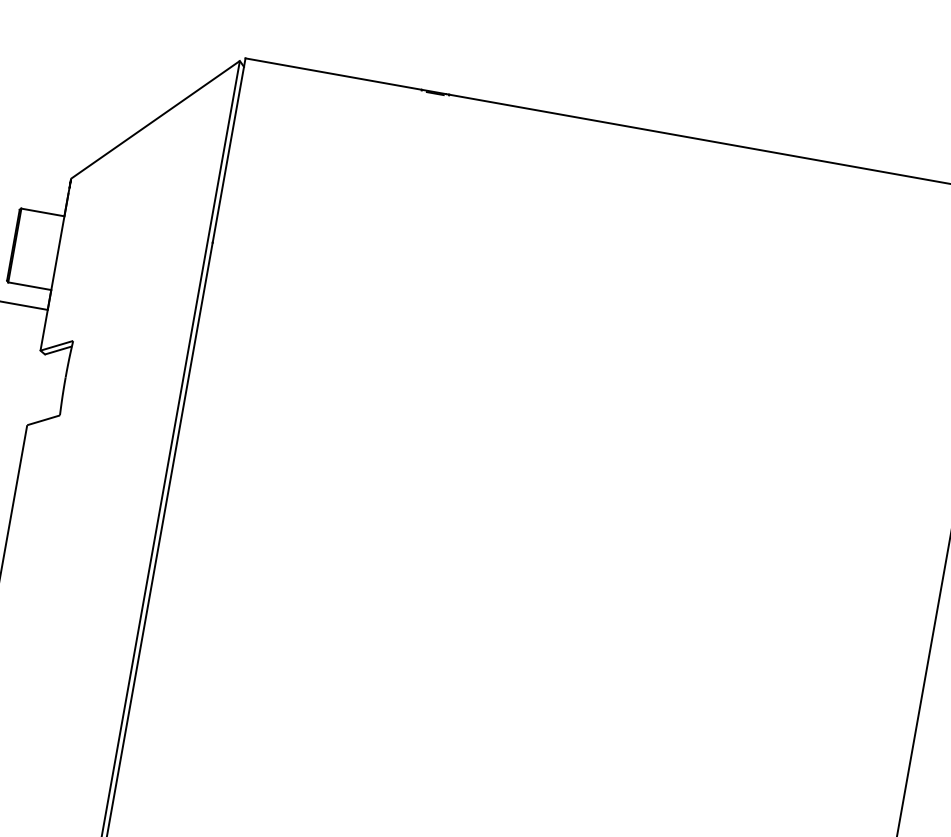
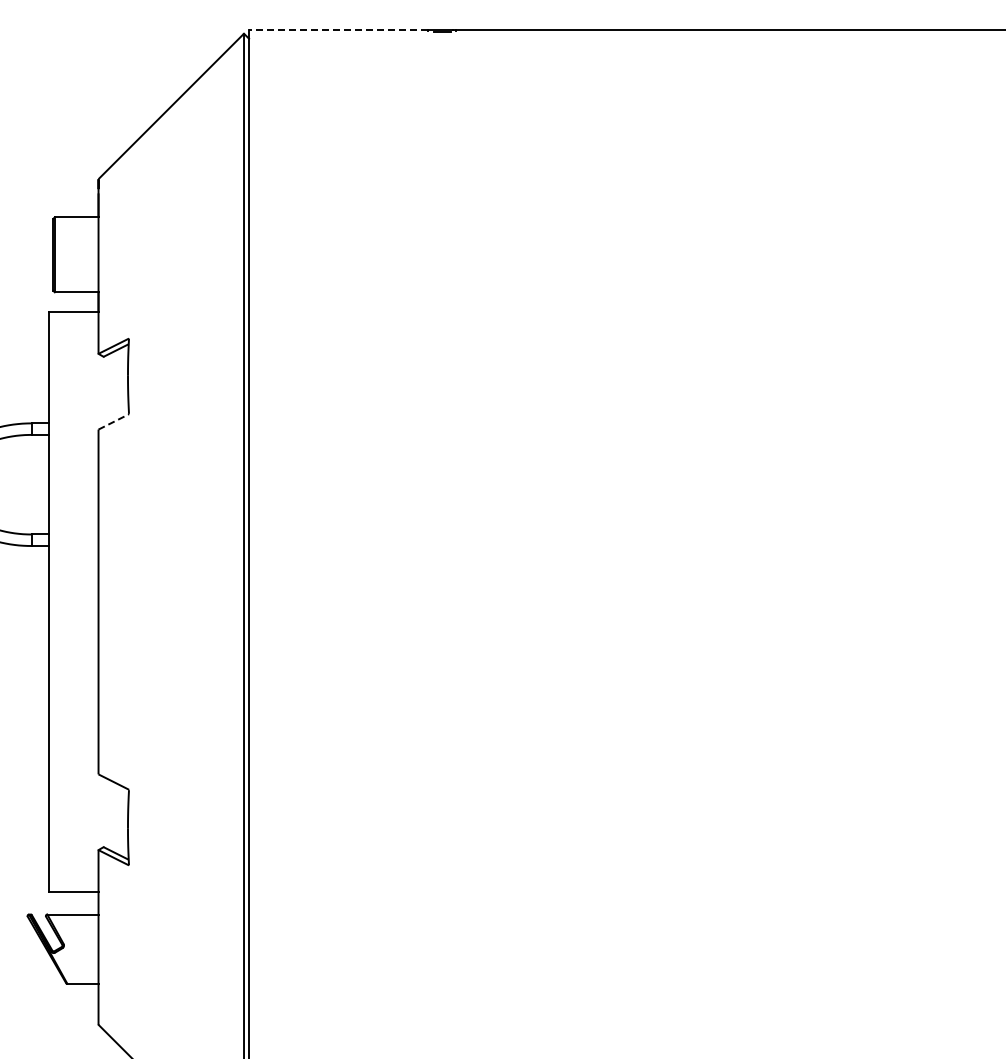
line: (333, 74) -> (338, 30), solid -> dashed
line: (44, 420) -> (114, 421), solid -> dashed

